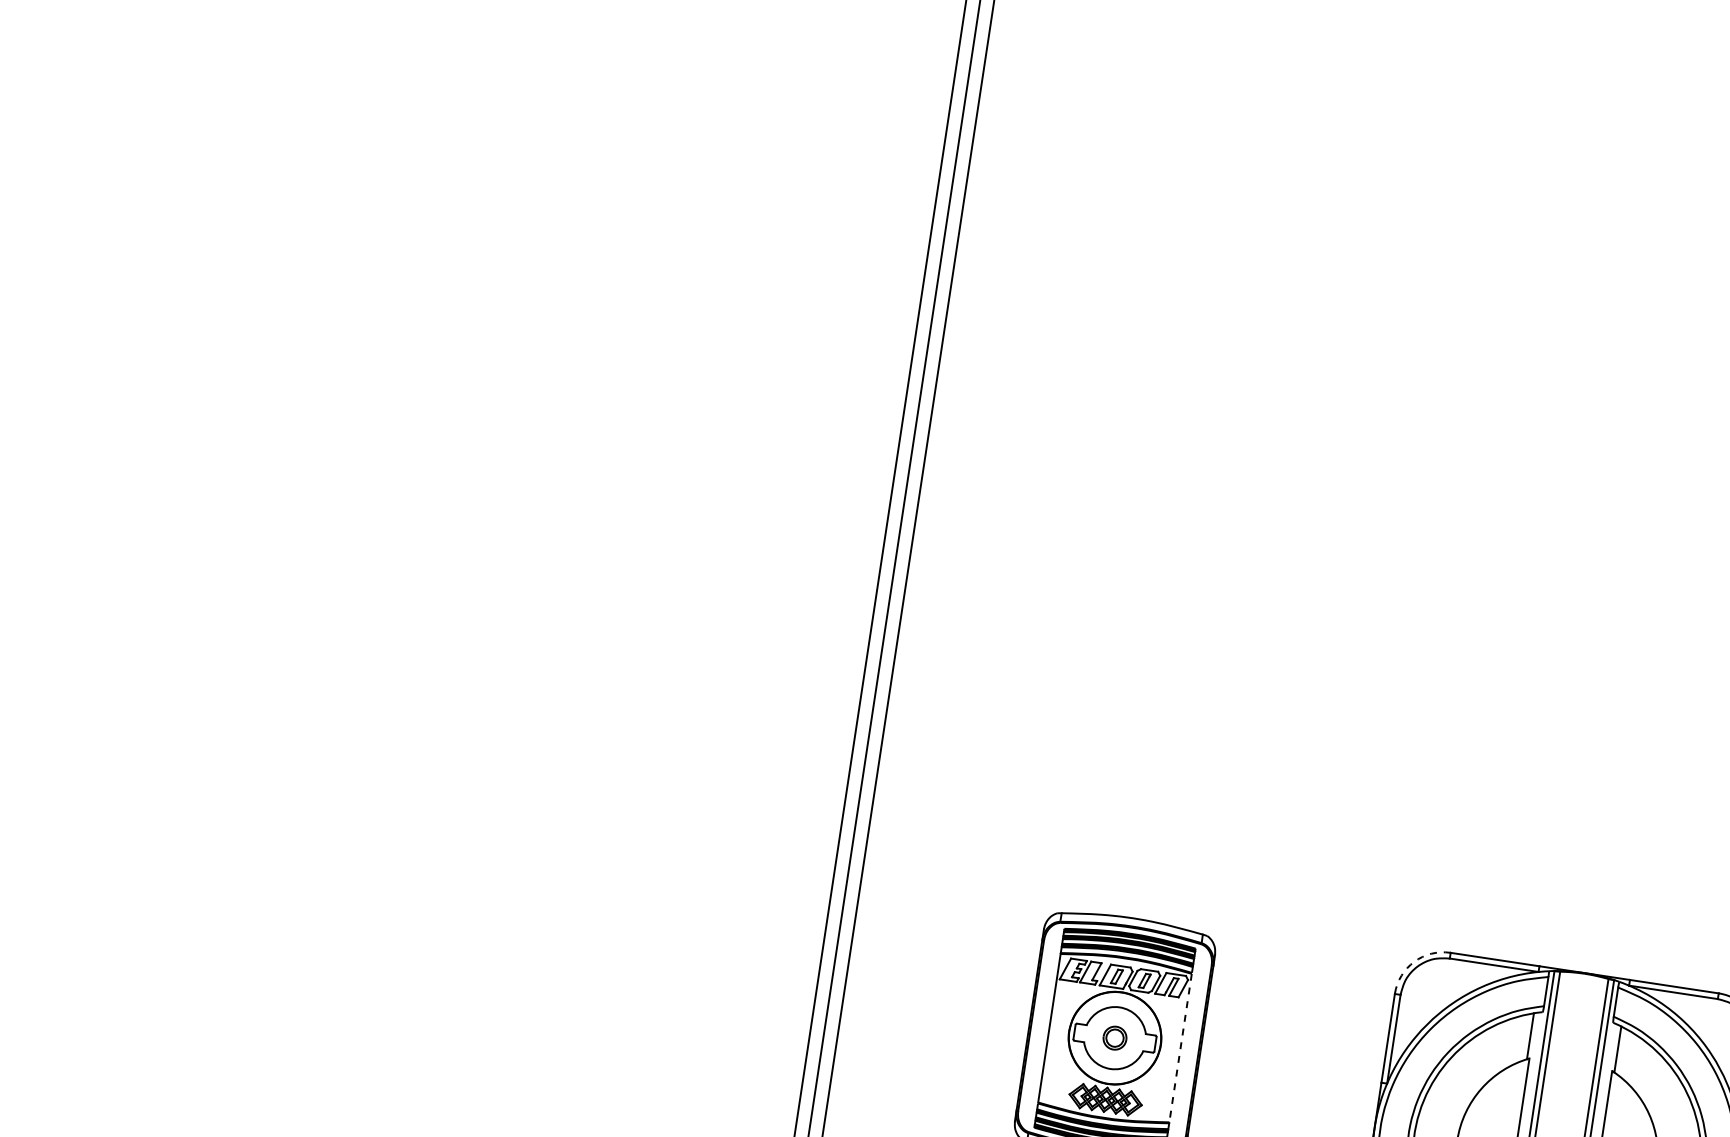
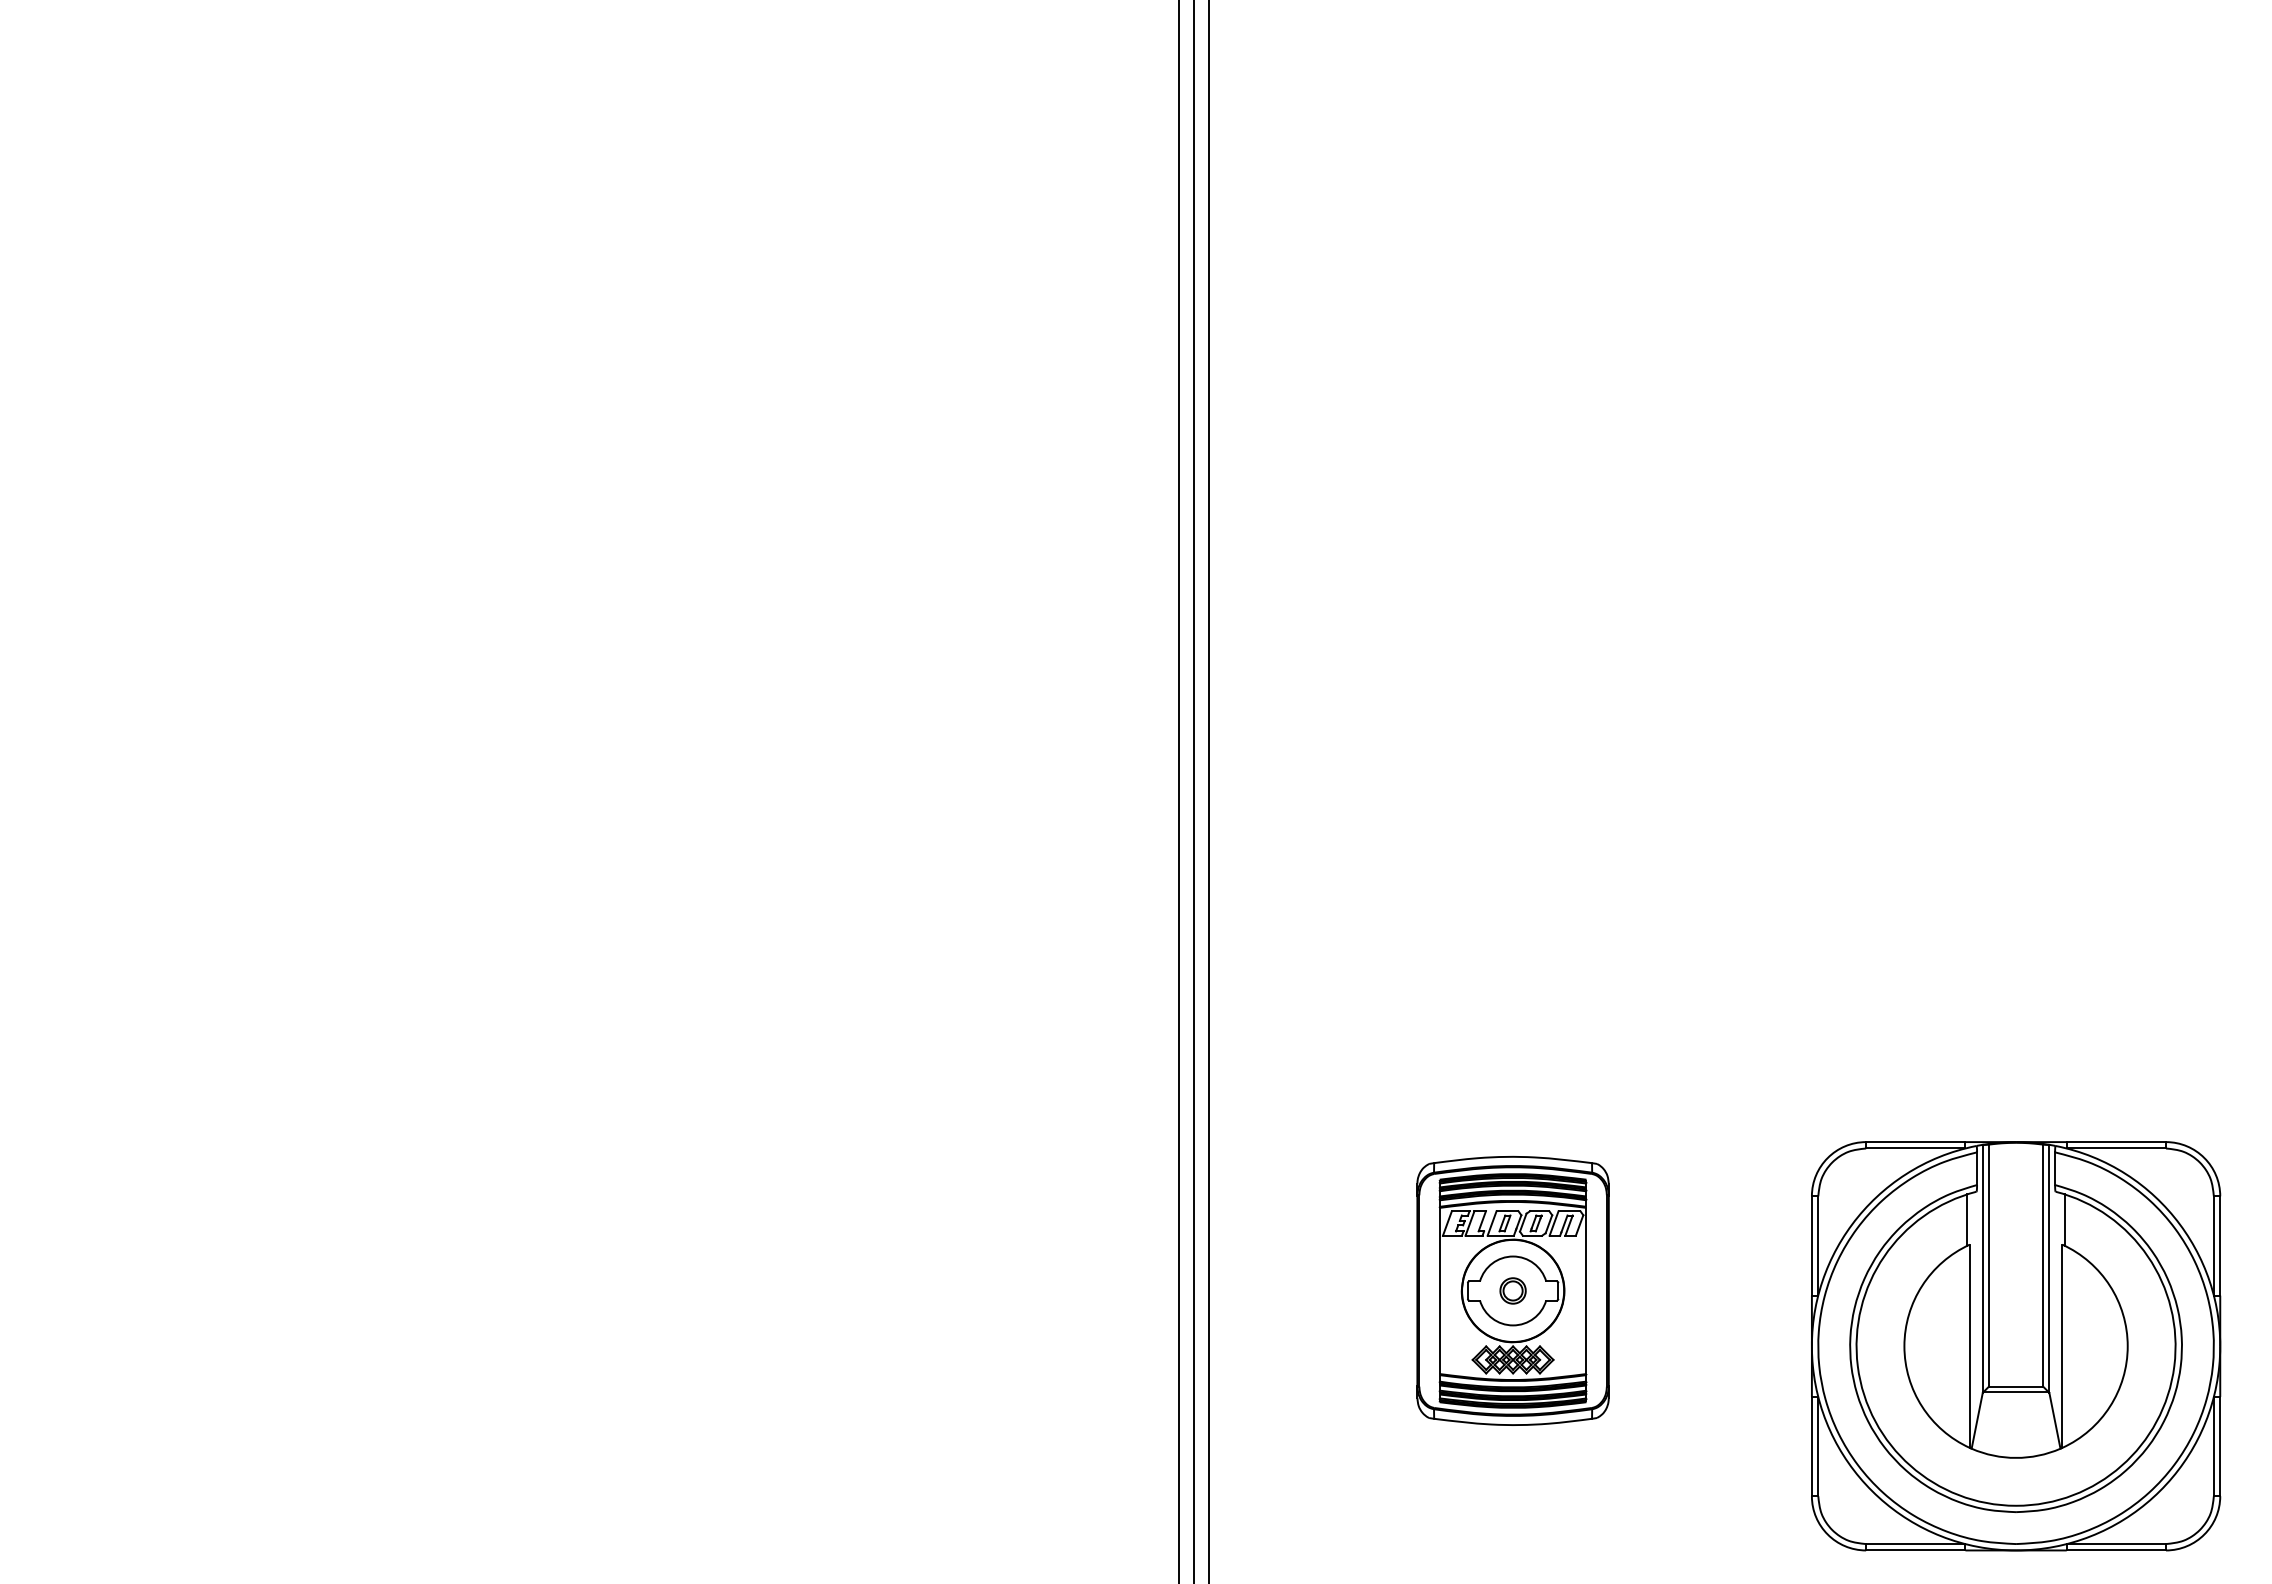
arc: (1414, 961) -> (1827, 1157), dashed -> solid
line: (1180, 1048) -> (1586, 1291), dashed -> solid

